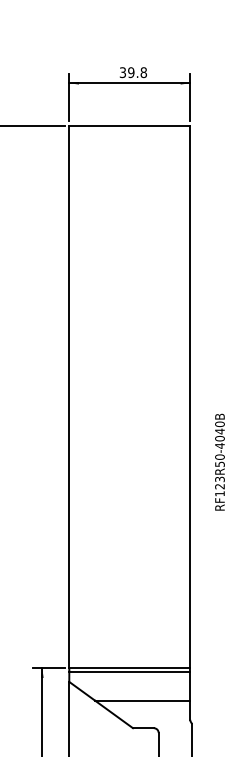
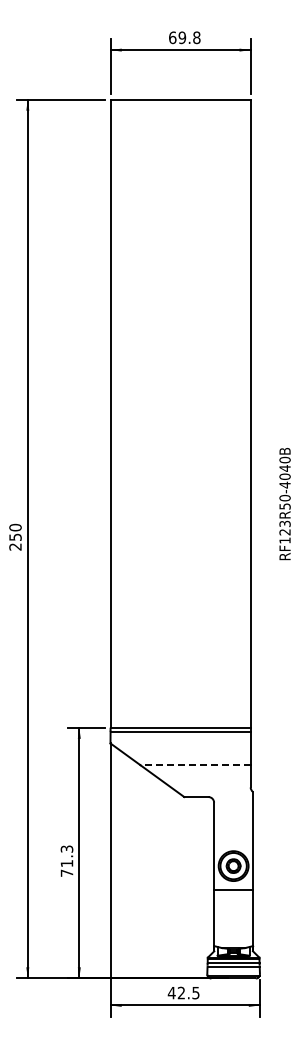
text: (122, 72) -> (172, 37), 39.8 -> 69.8
text: (219, 462) -> (284, 504), moved
line: (142, 700) -> (195, 765), solid -> dashed

